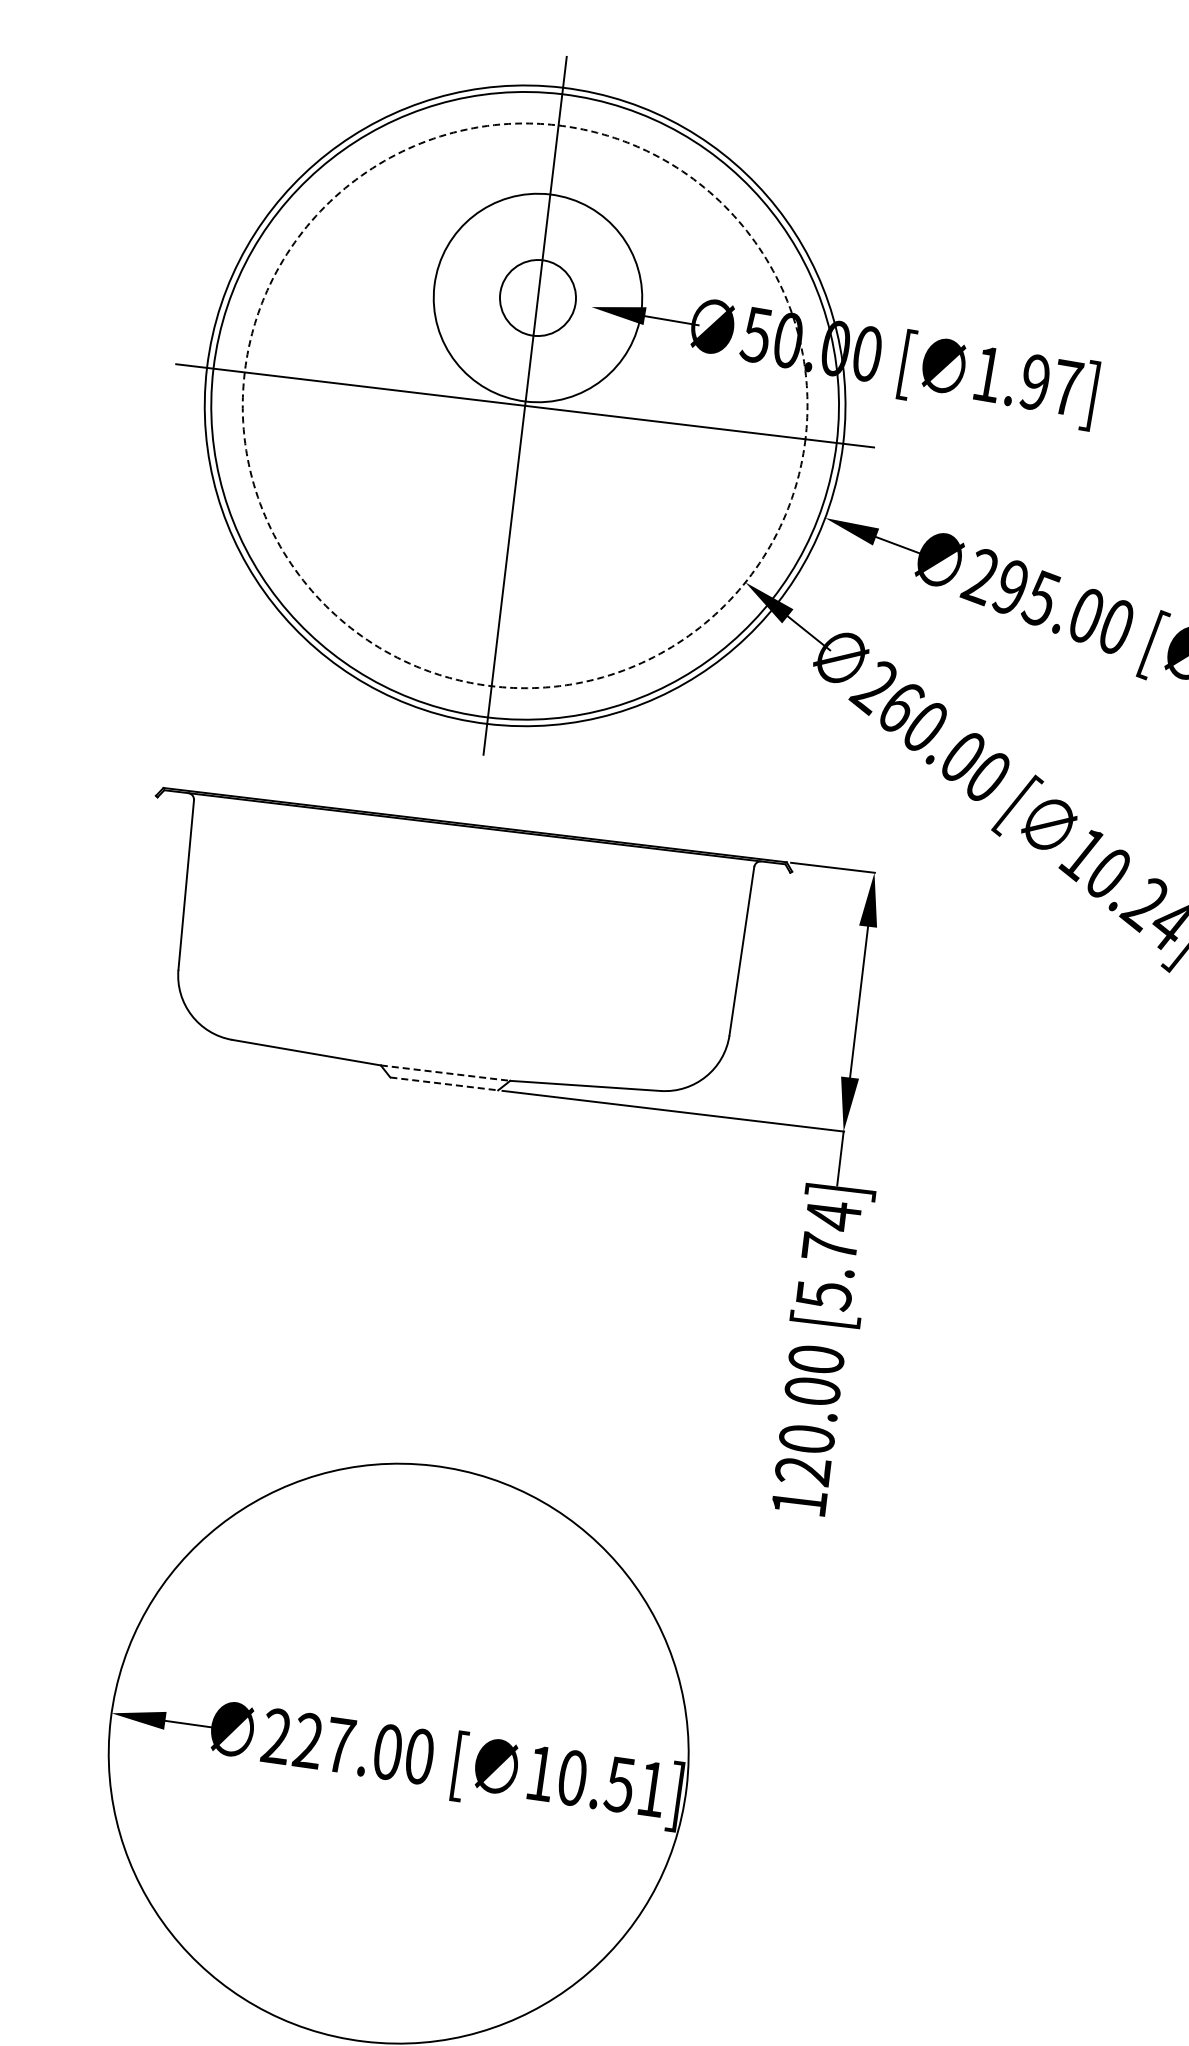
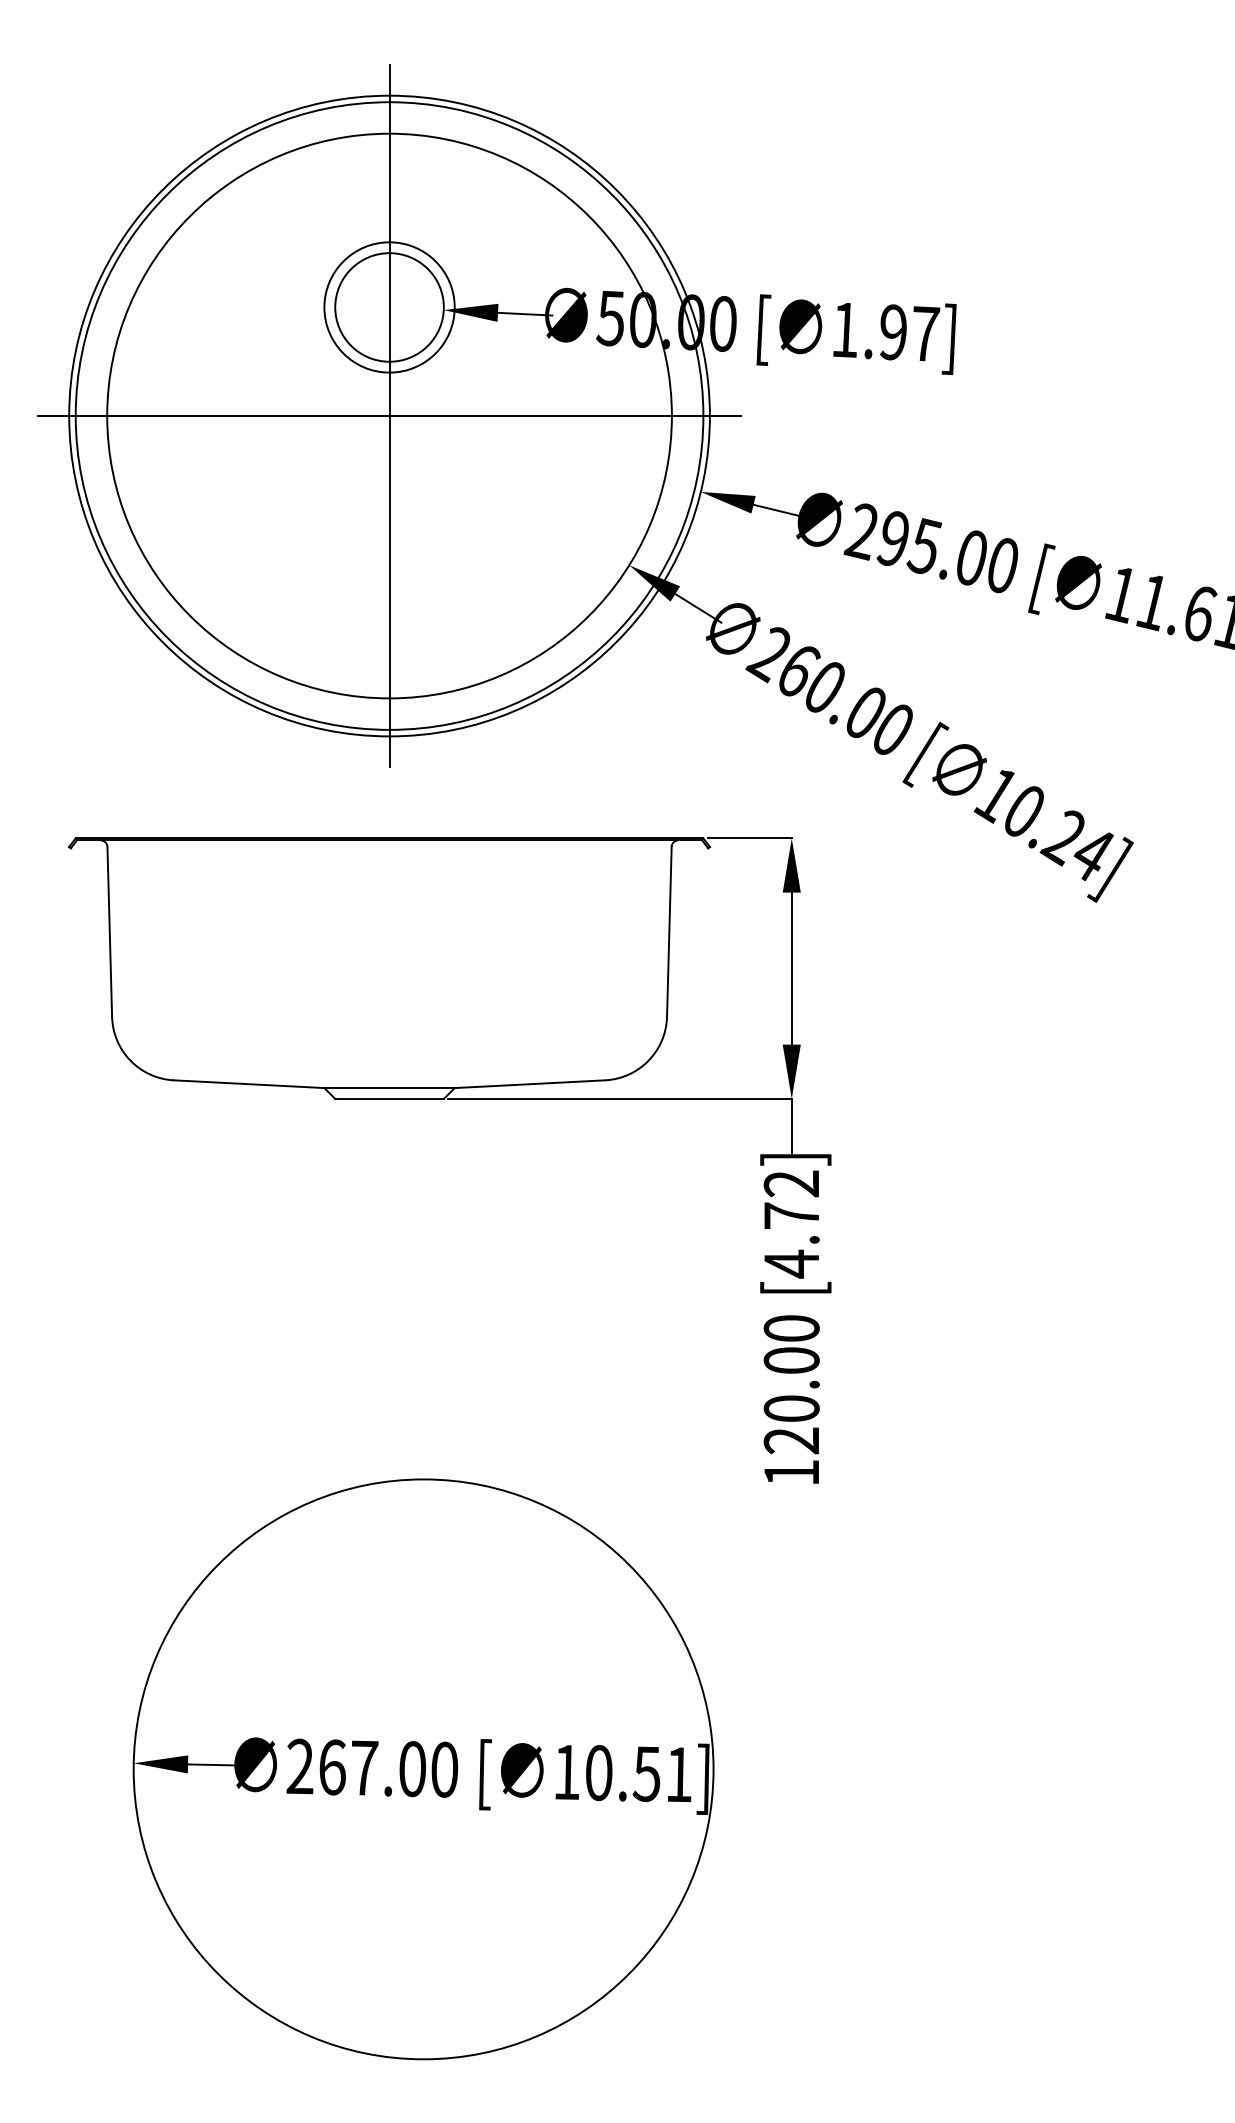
circle: (537, 298) -> (389, 307), size x0.62
circle: (537, 298) -> (389, 307), size x1.43
circle: (525, 405) -> (389, 415), dashed -> solid
line: (446, 1073) -> (390, 1088), dashed -> solid
line: (445, 1083) -> (390, 1098), dashed -> solid
text: (828, 1255) -> (791, 1223), [5.74] -> [4.72]
text: (307, 1740) -> (331, 1767), 227.00 -> 267.00

